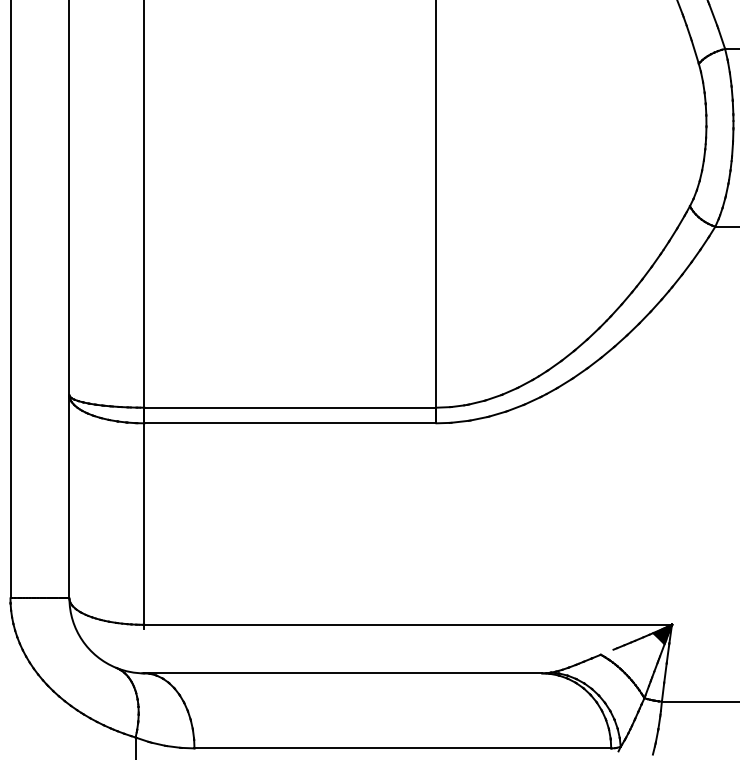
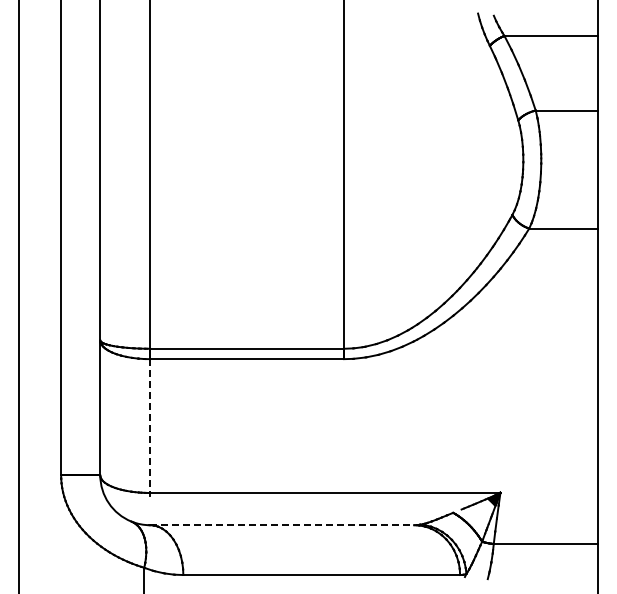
line: (145, 524) -> (150, 426), solid -> dashed
line: (343, 673) -> (282, 525), solid -> dashed

